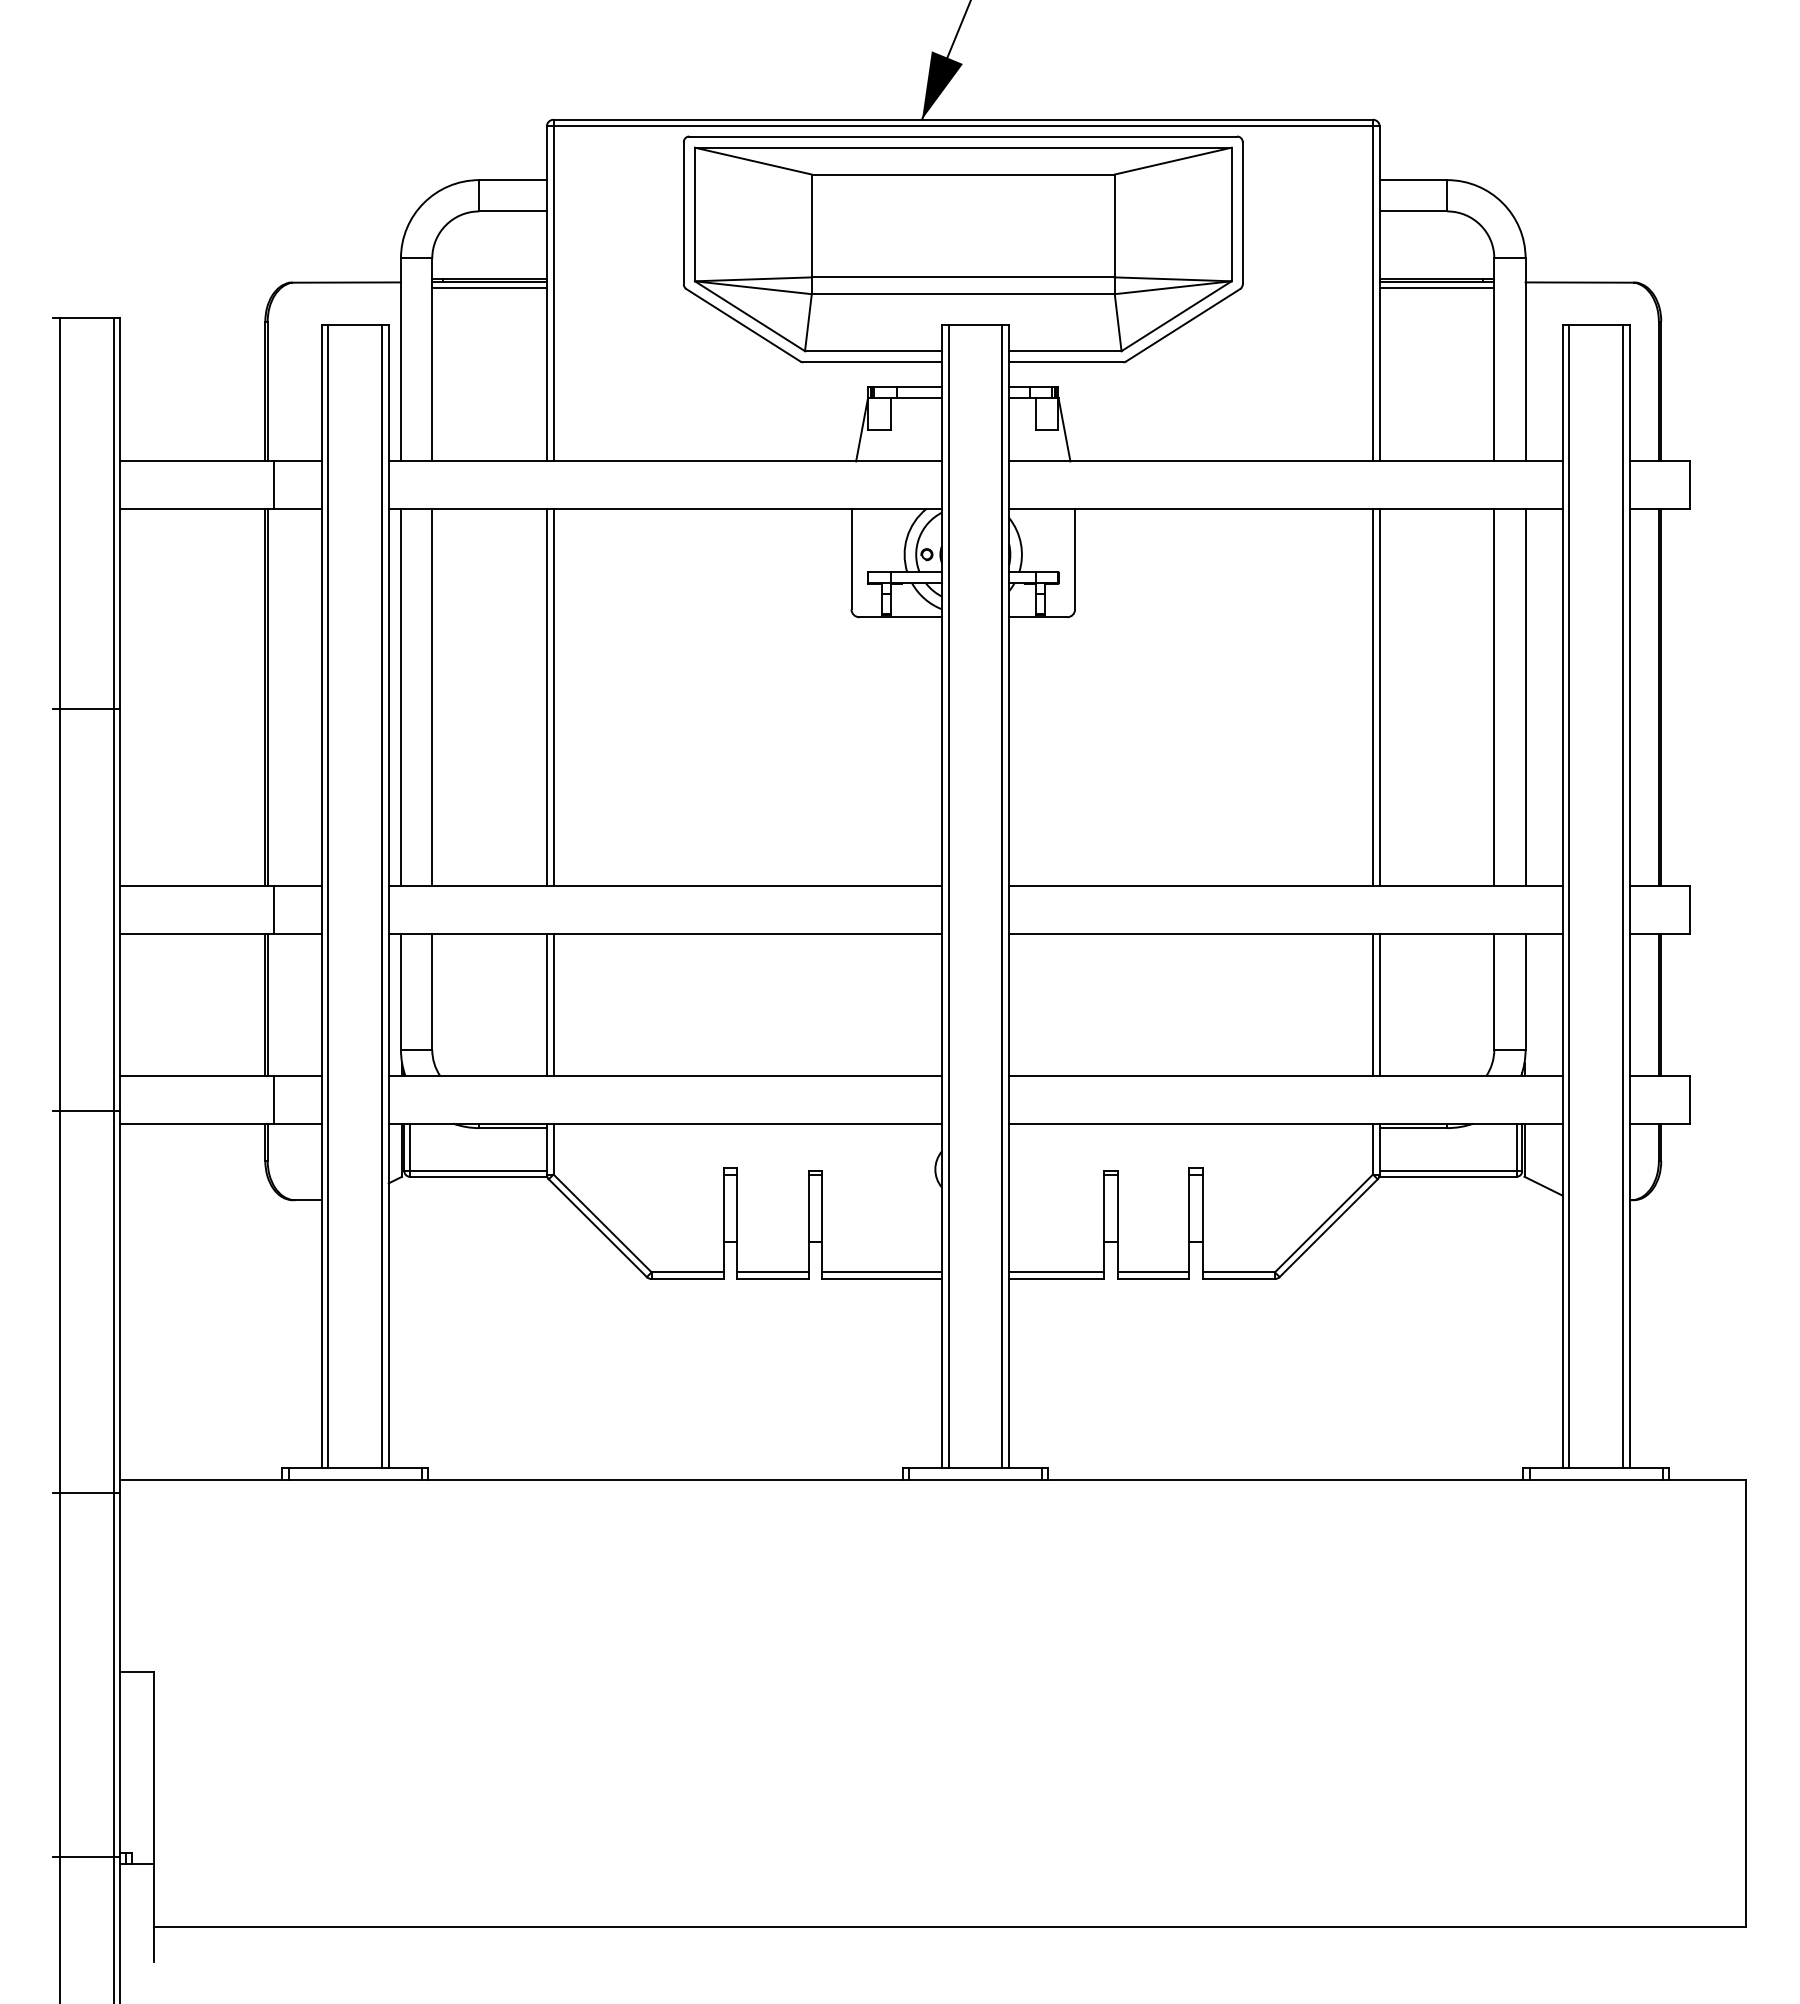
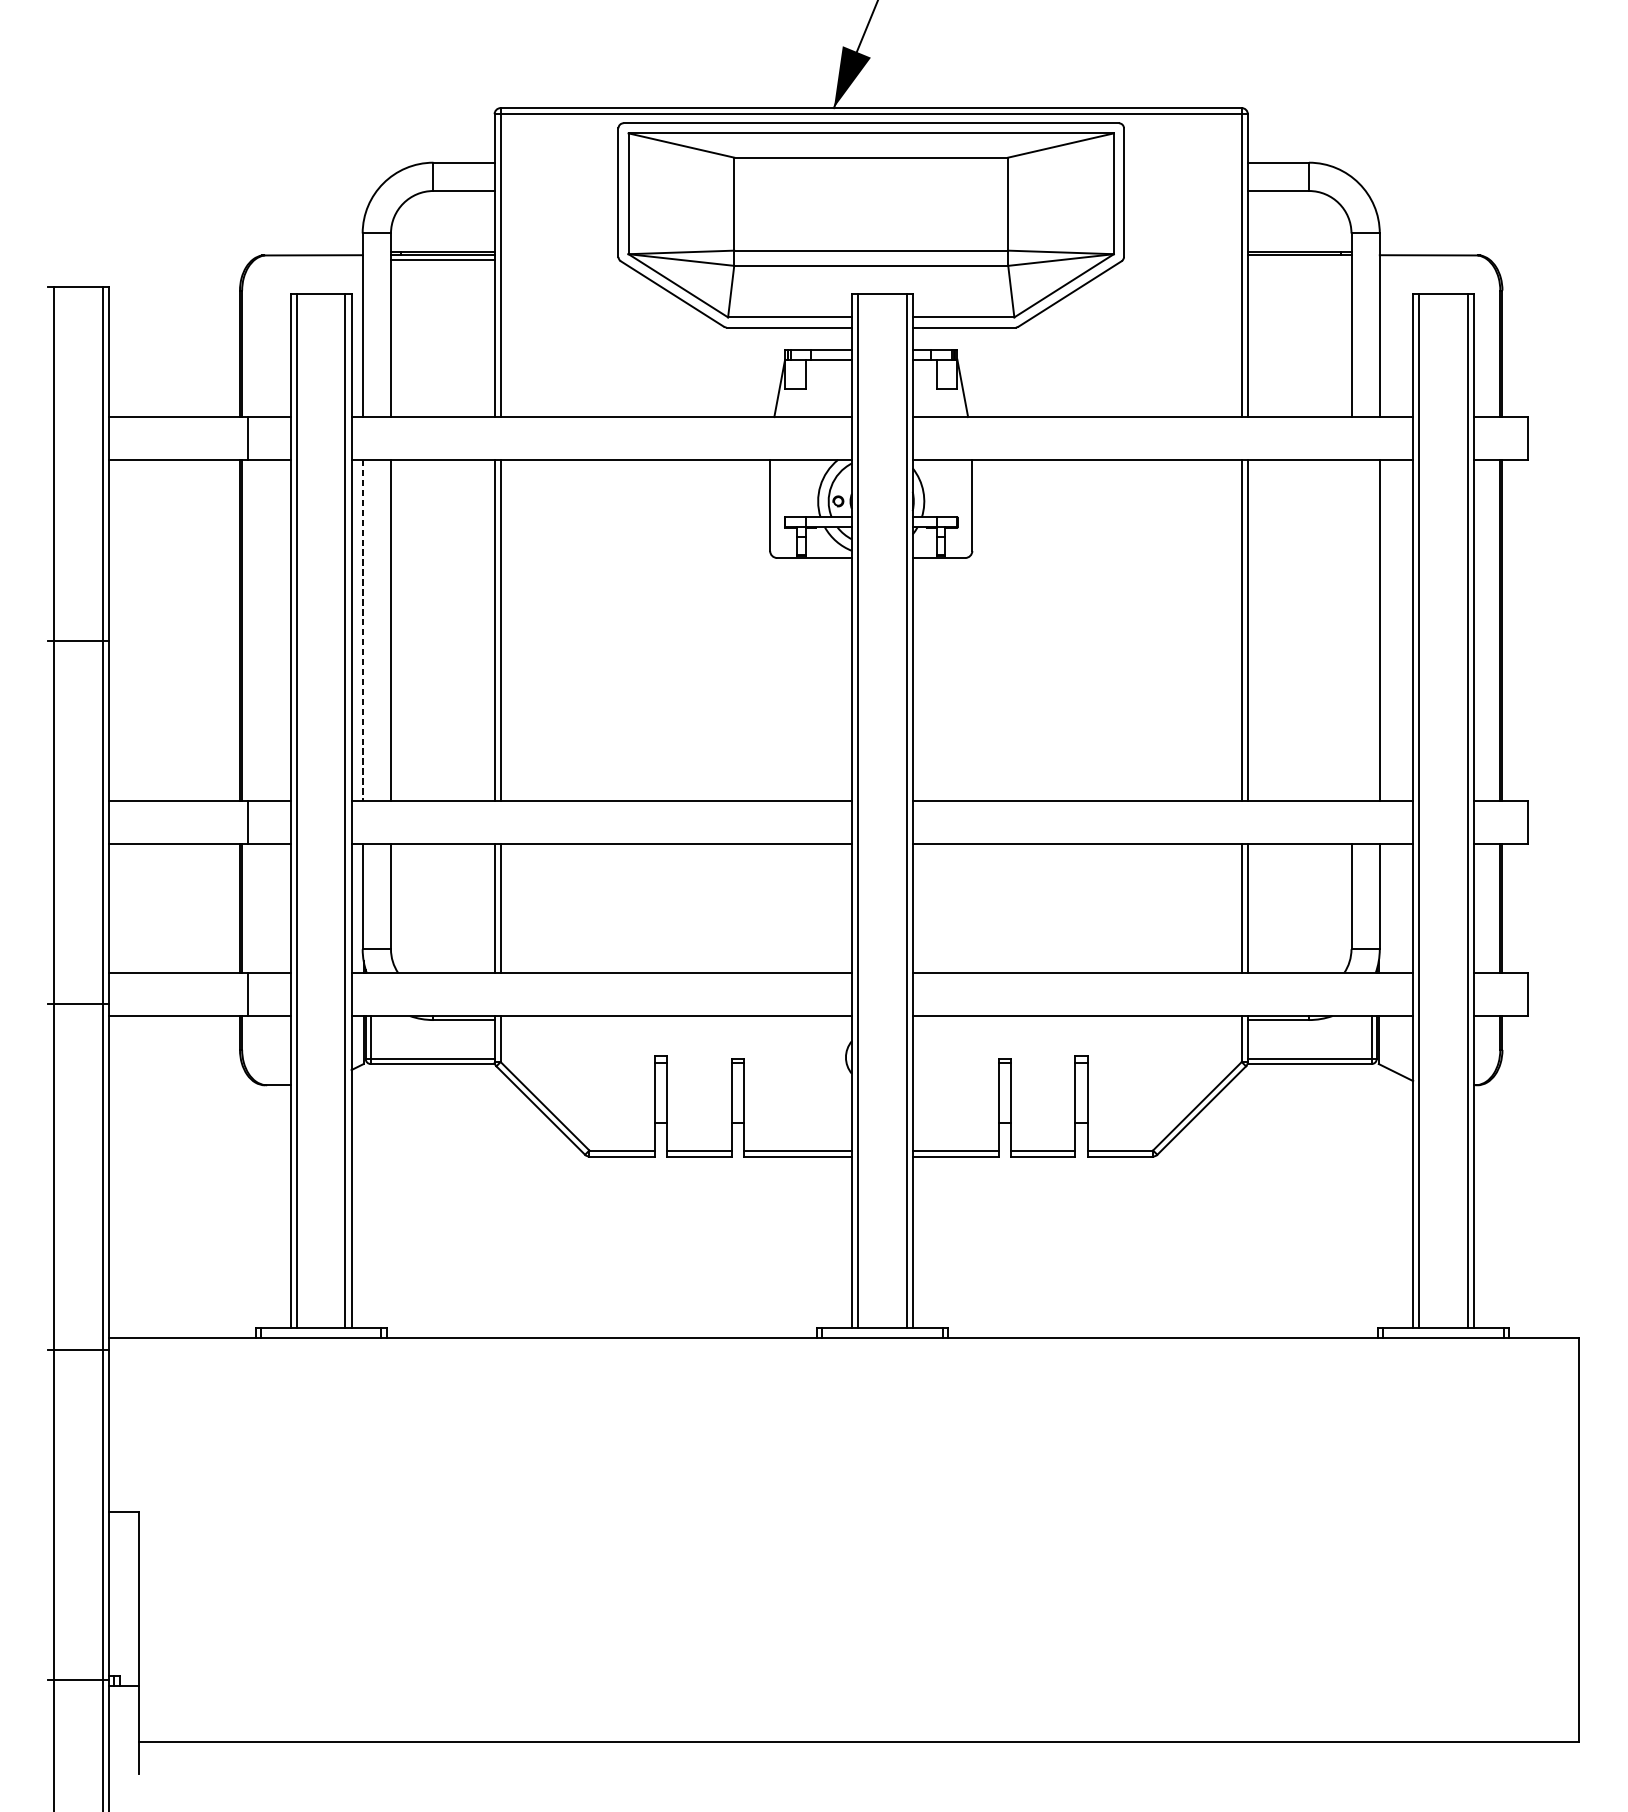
line: (1436, 288) -> (1299, 260), removed
line: (400, 697) -> (362, 630), solid -> dashed
line: (1494, 697) -> (1351, 630), removed

